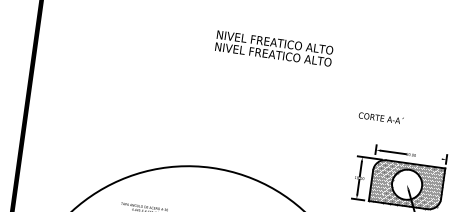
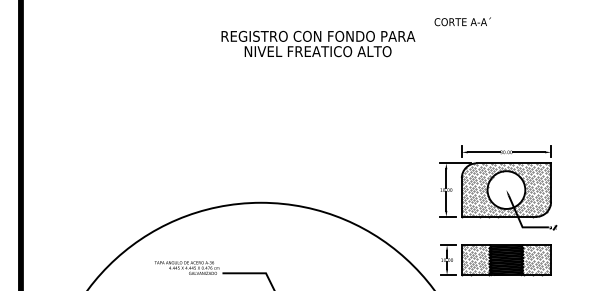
text: (275, 41) -> (318, 35), NIVEL FREATICO ALTO -> REGISTRO CON FONDO PARA
text: (380, 117) -> (462, 21), moved
line: (429, 157) -> (529, 152), added

